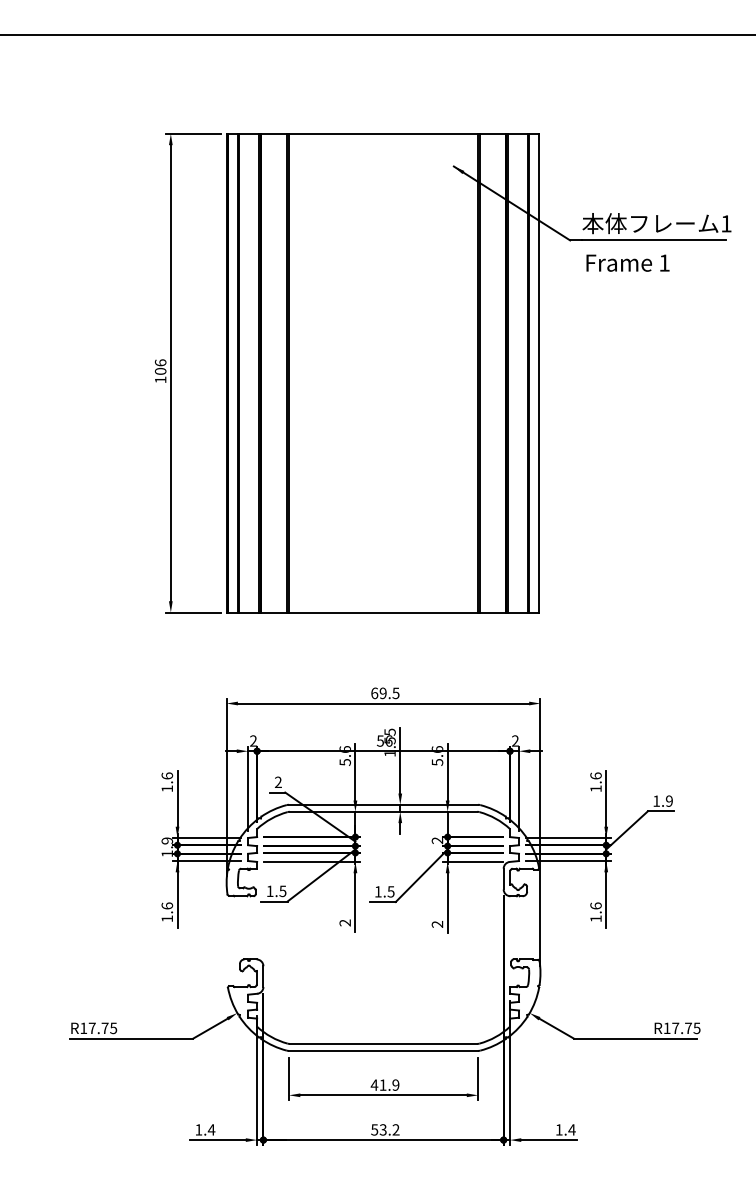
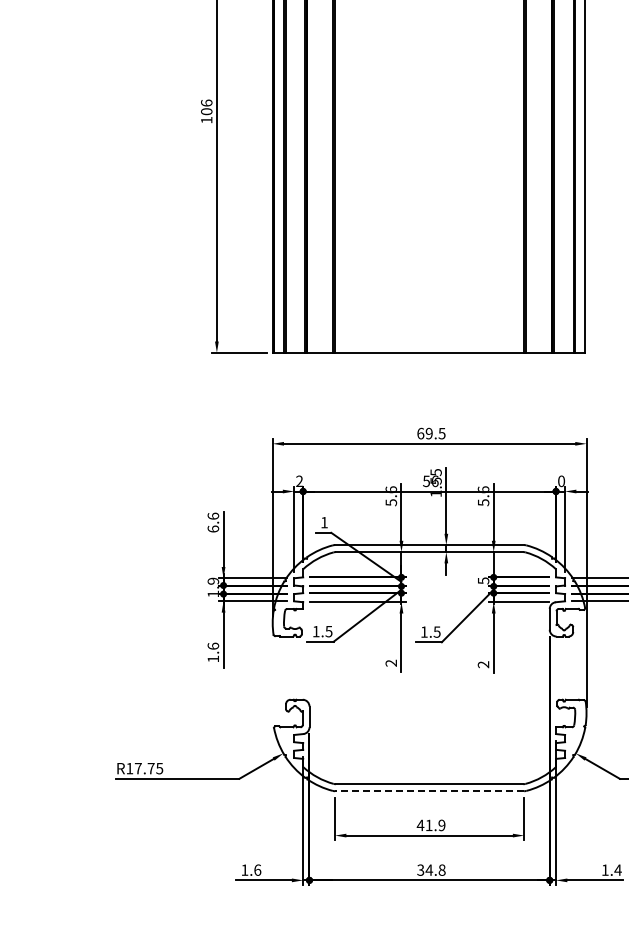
text: (515, 740) -> (561, 480), 2 -> 0
text: (277, 781) -> (323, 521), 2 -> 1
text: (167, 788) -> (213, 528), 1.6 -> 6.6
text: (437, 840) -> (483, 580), 2 -> 5
line: (383, 1050) -> (429, 790), solid -> dashed
text: (210, 1129) -> (256, 869), 1.4 -> 1.6
text: (385, 1129) -> (431, 869), 53.2 -> 34.8

